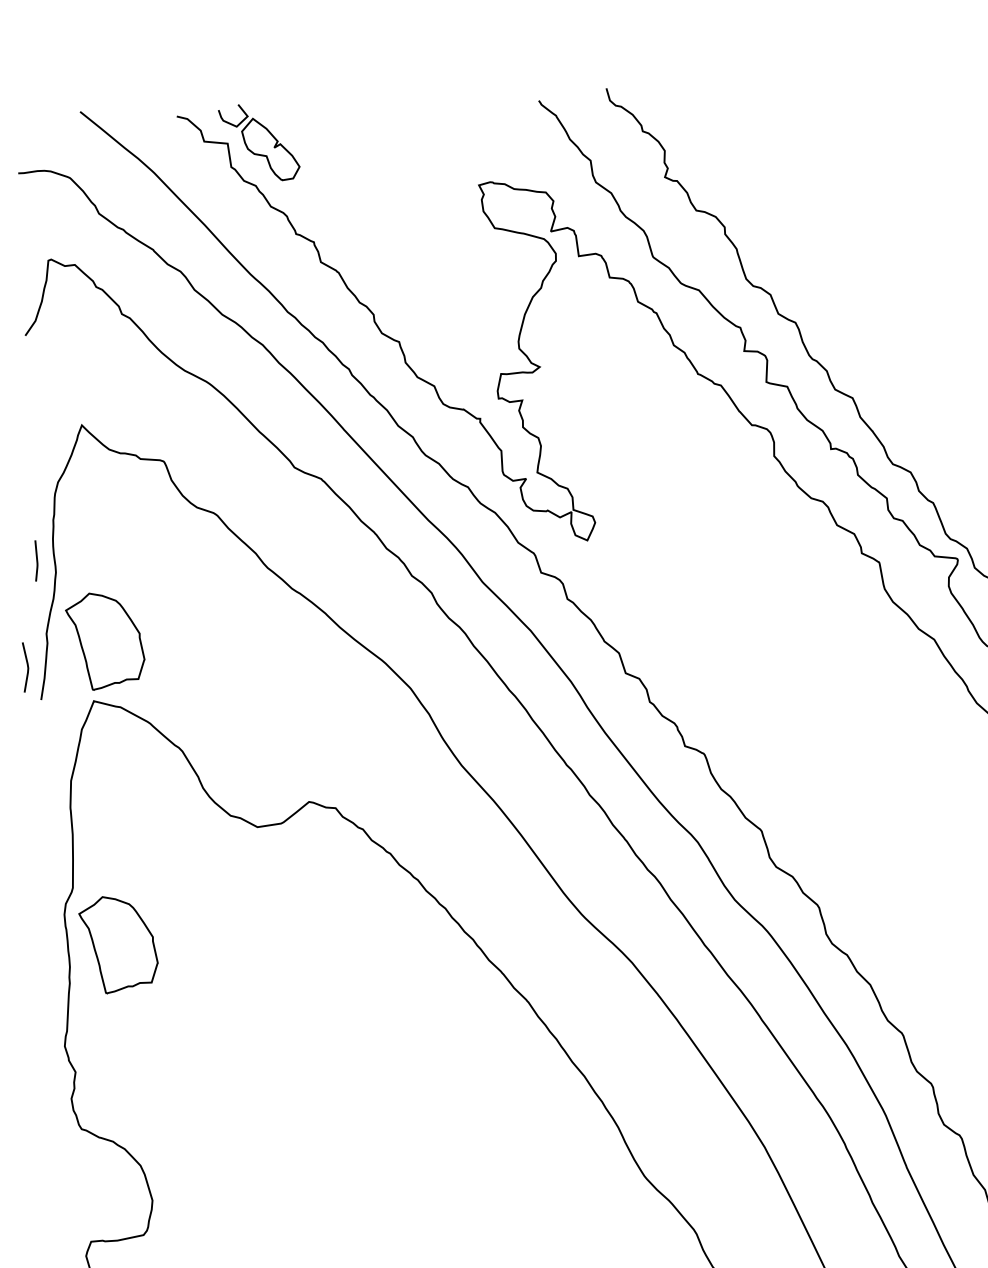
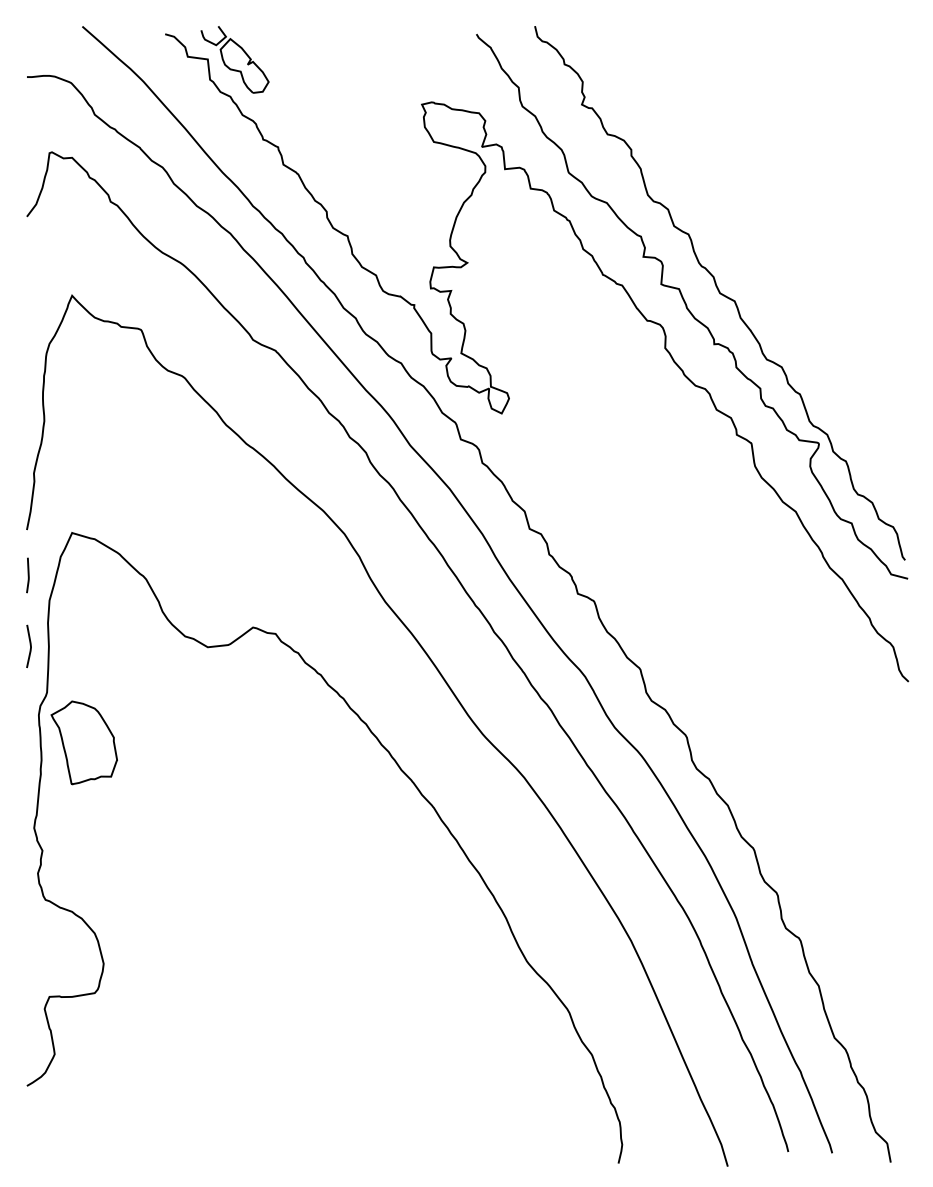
line: (35, 561) -> (27, 575), moved
part: (104, 640) -> (83, 481), removed
line: (26, 665) -> (29, 644), moved

